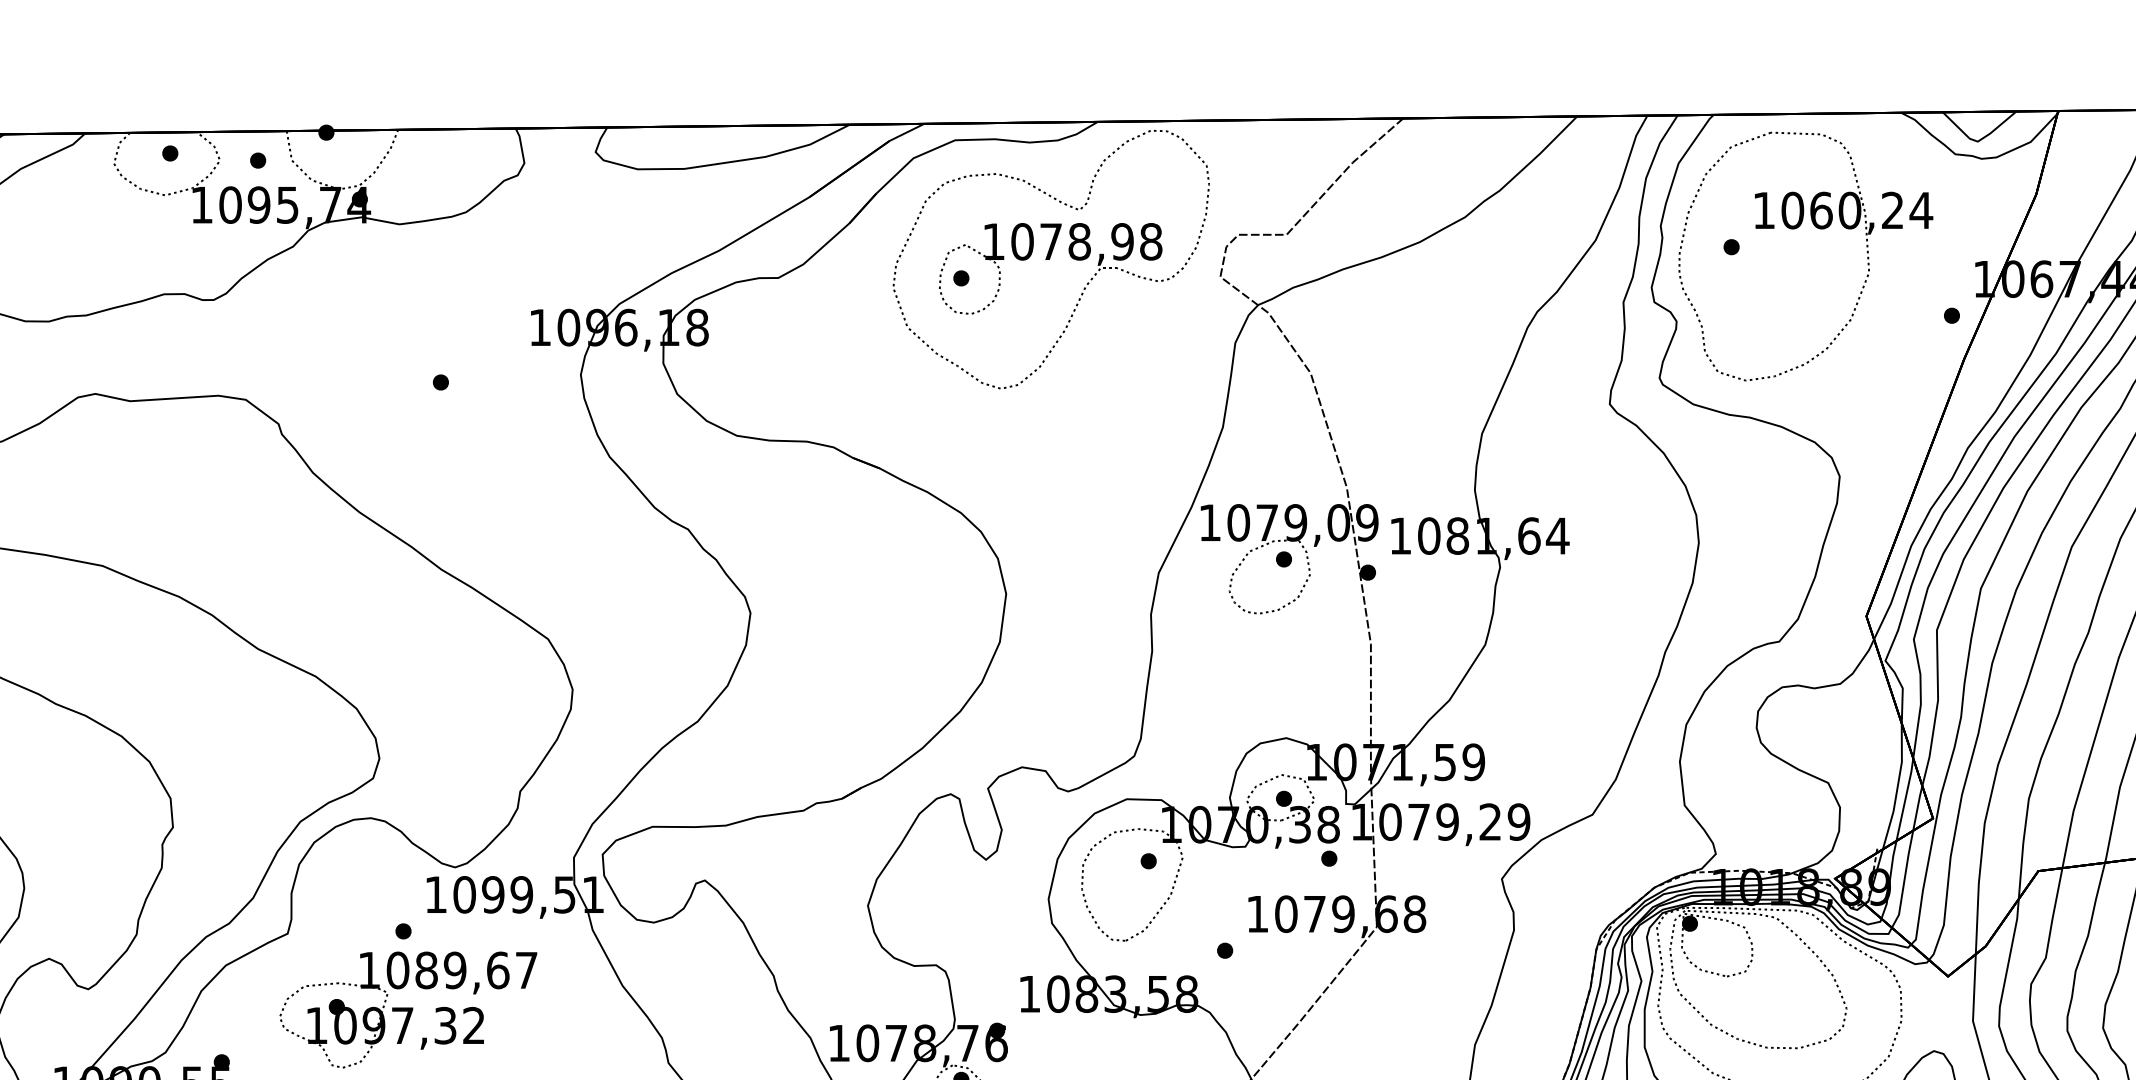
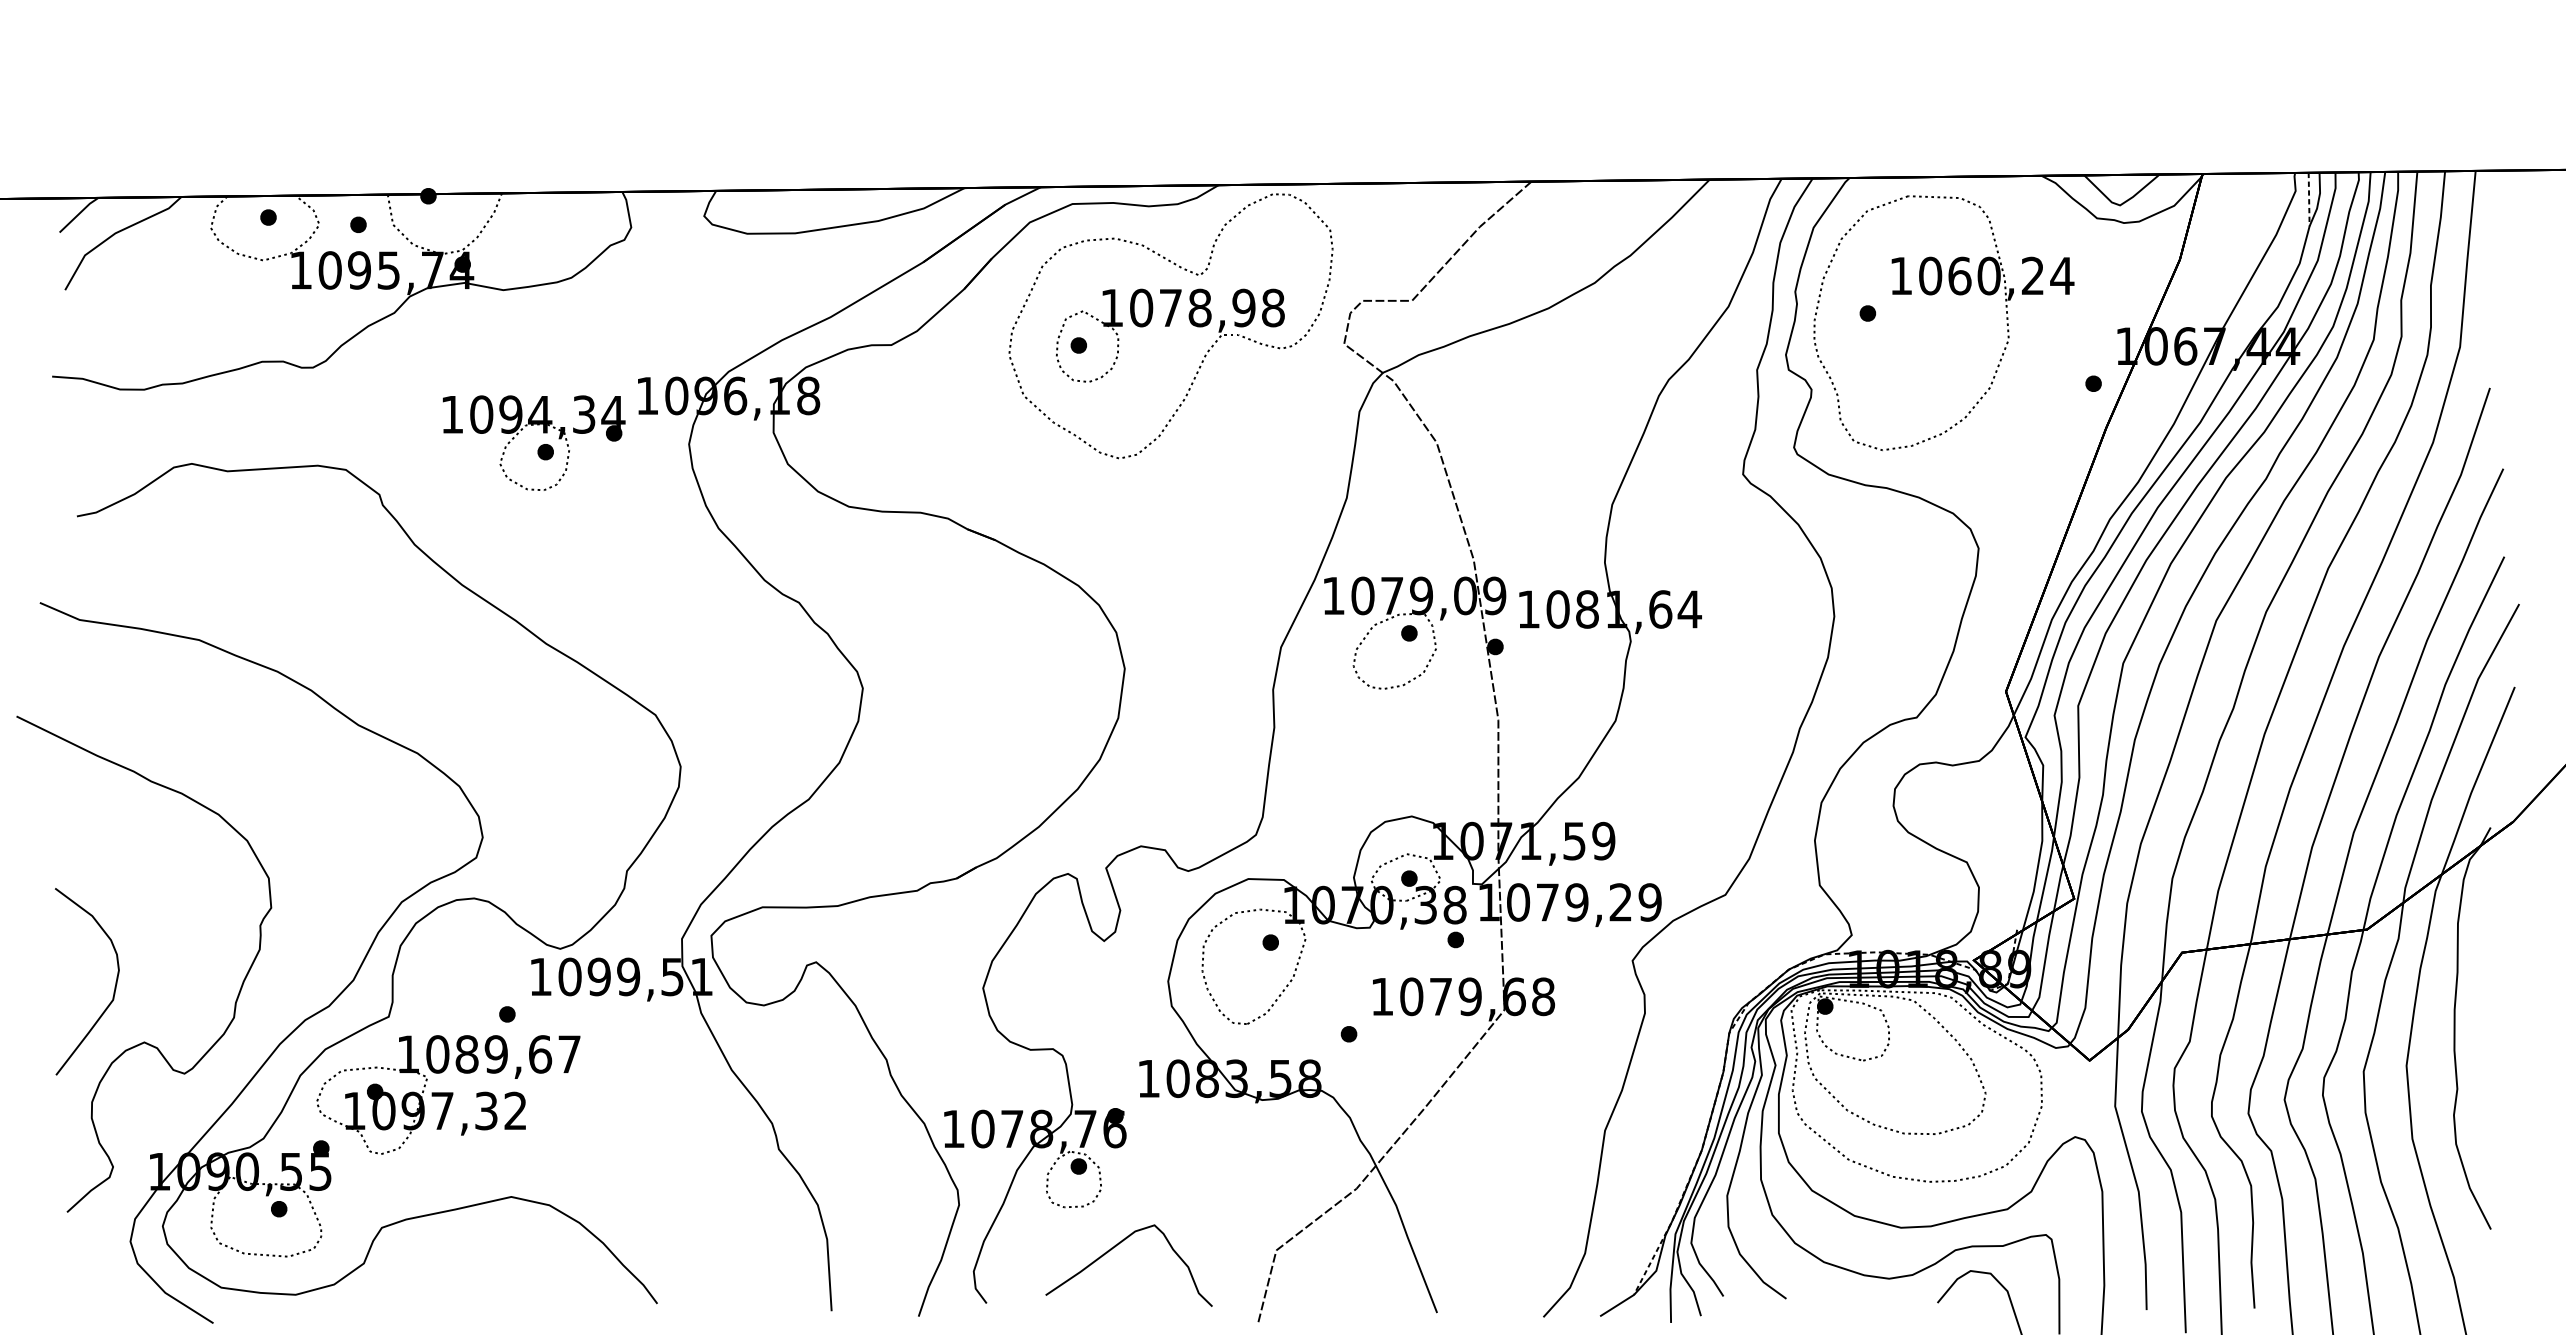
part: (438, 364) -> (543, 433), added
part: (408, 1009) -> (448, 1094), moved

